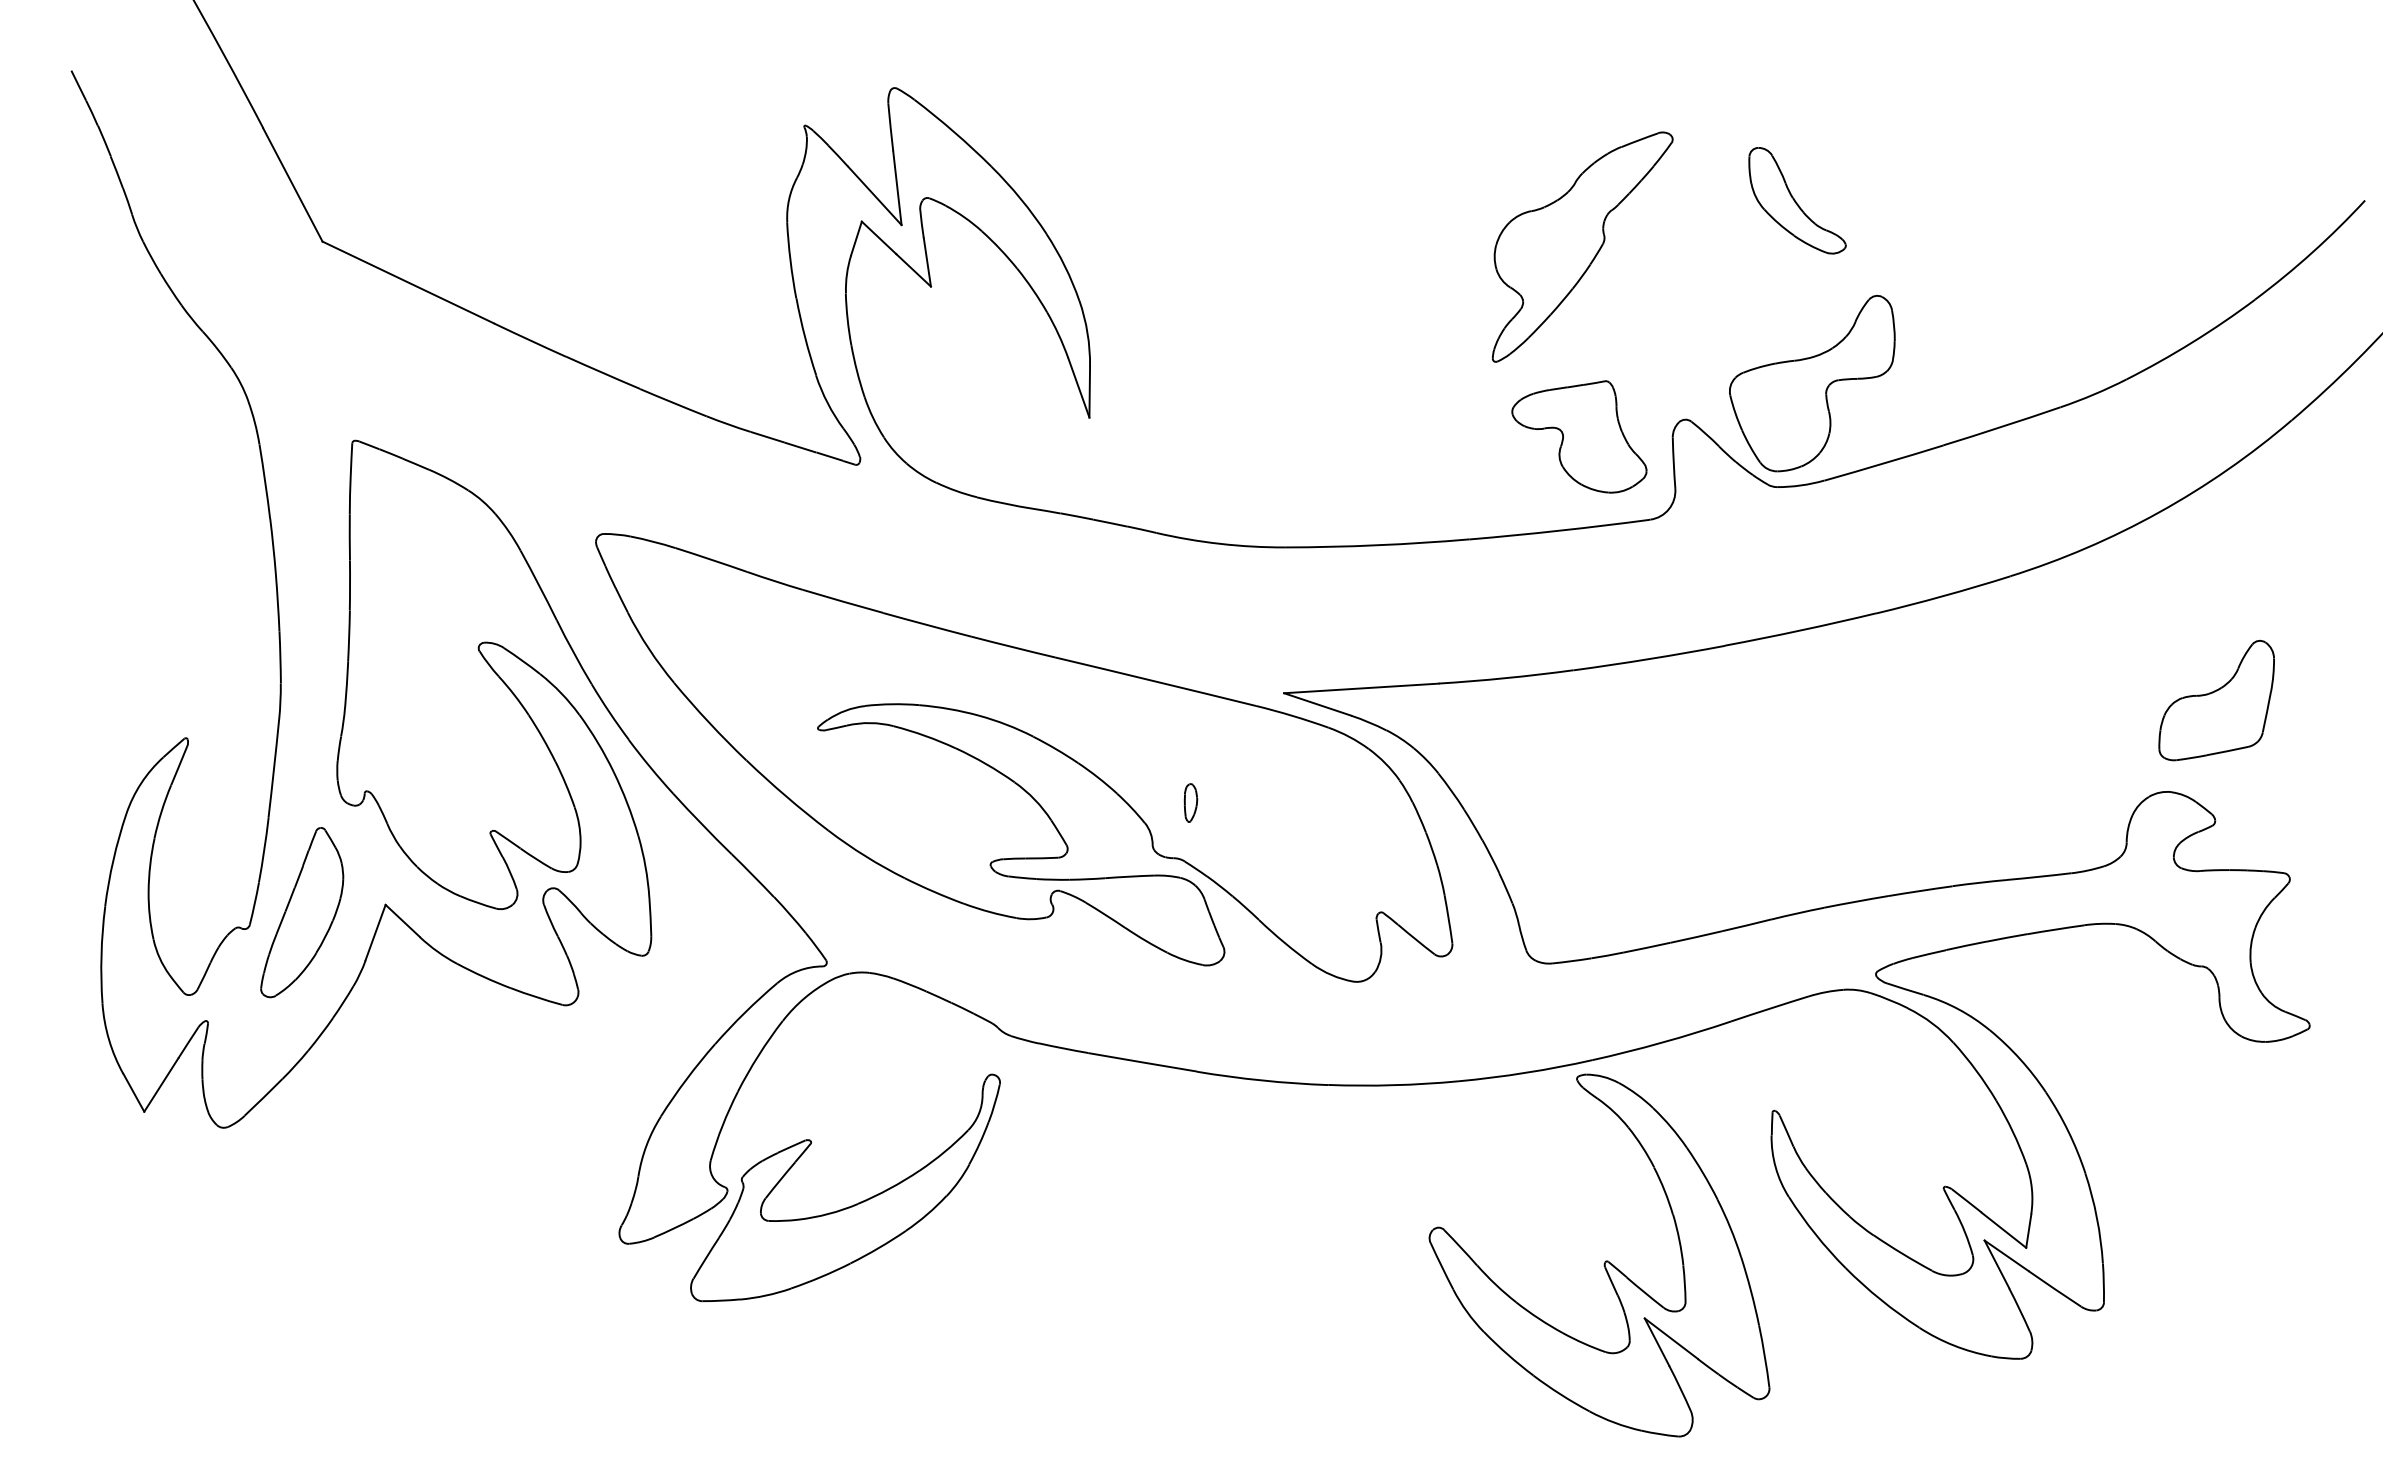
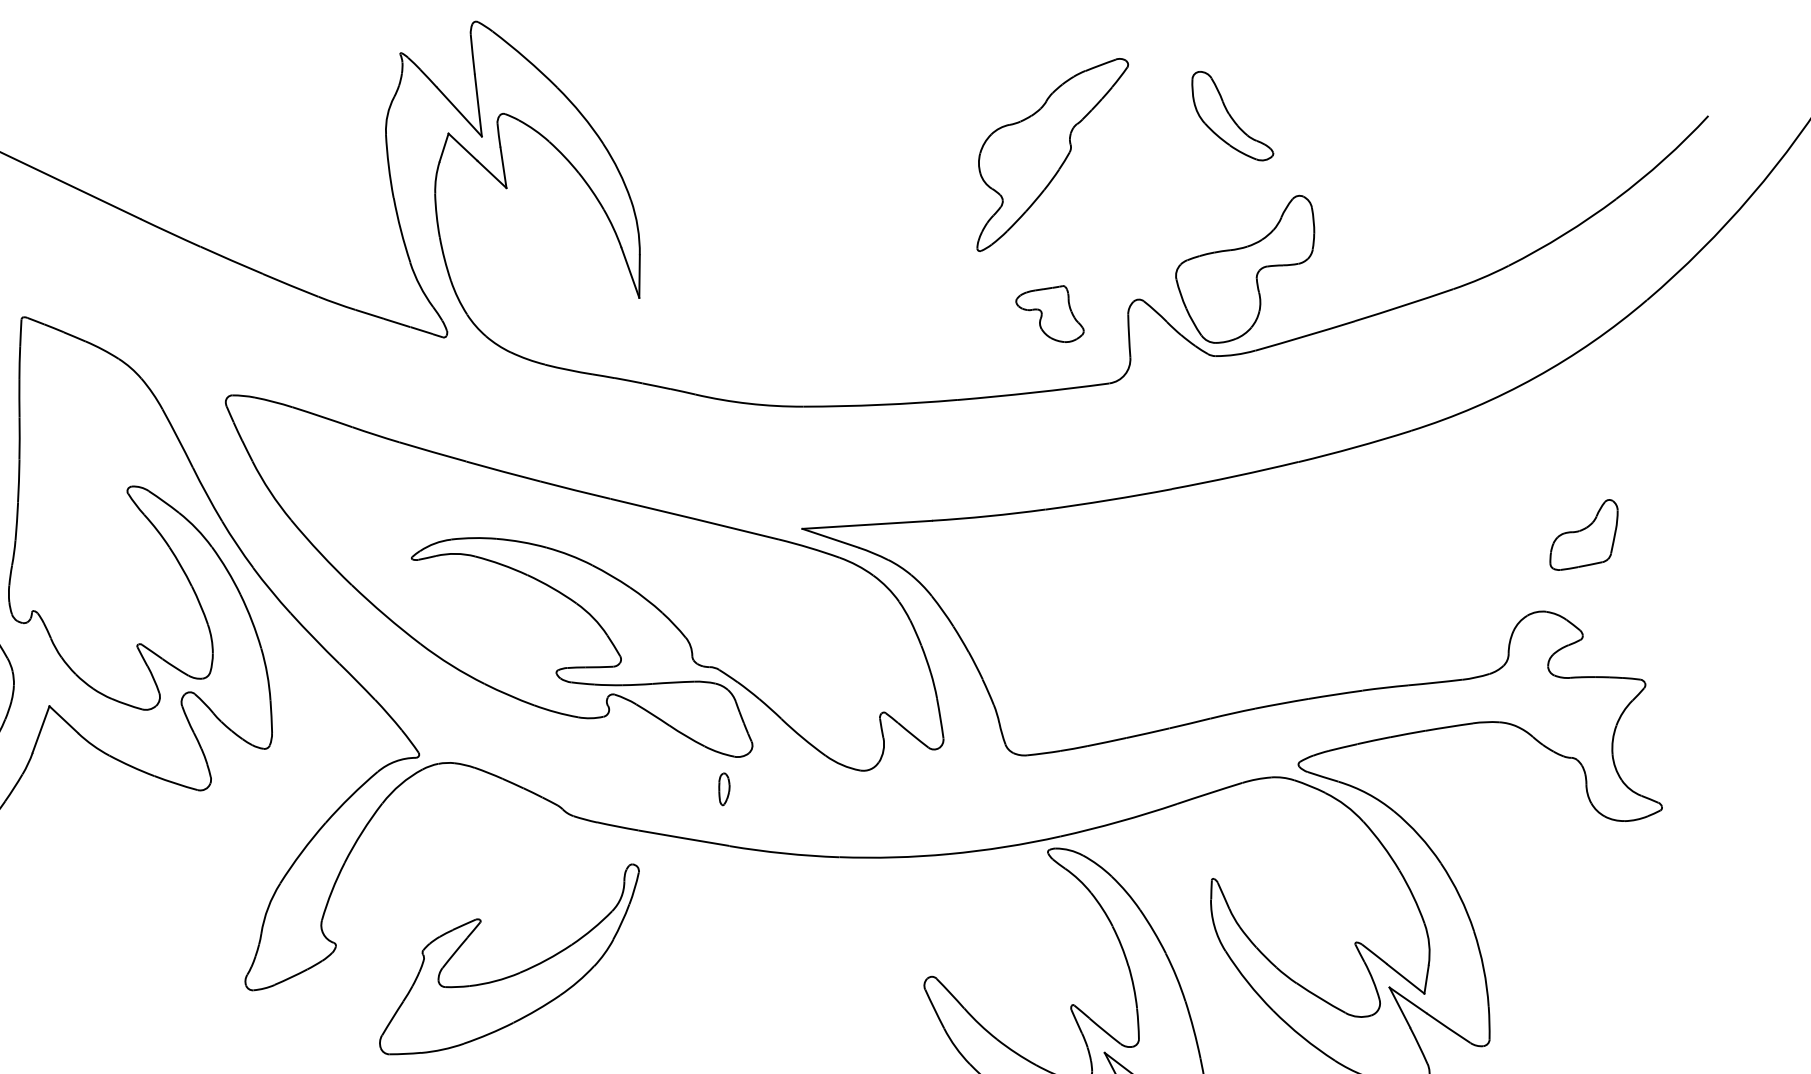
part: (1579, 436) -> (1050, 313), size x0.6
part: (2216, 700) -> (1583, 534), size x0.7
part: (1190, 802) -> (724, 788), moved
part: (853, 1204) -> (516, 973), moved

